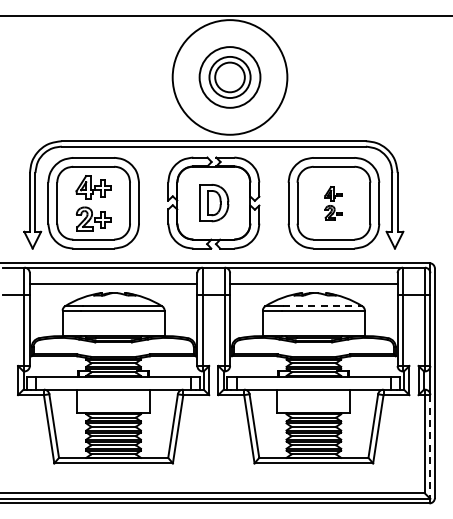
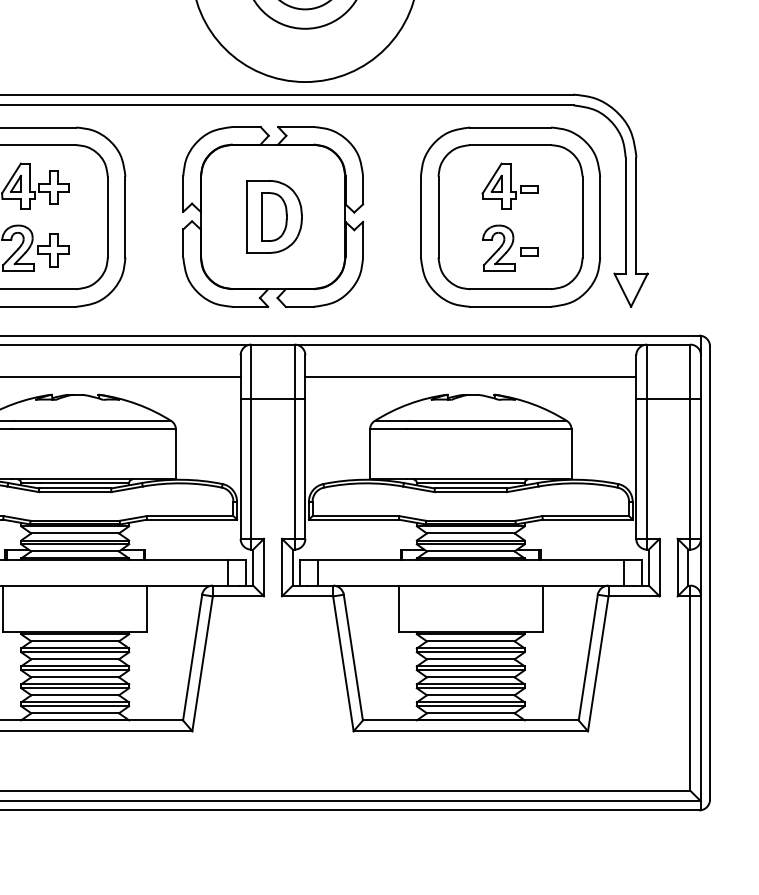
part: (333, 203) -> (509, 217), size x1.67
line: (322, 306) -> (487, 421), dashed -> solid
line: (430, 446) -> (701, 697), dashed -> solid

